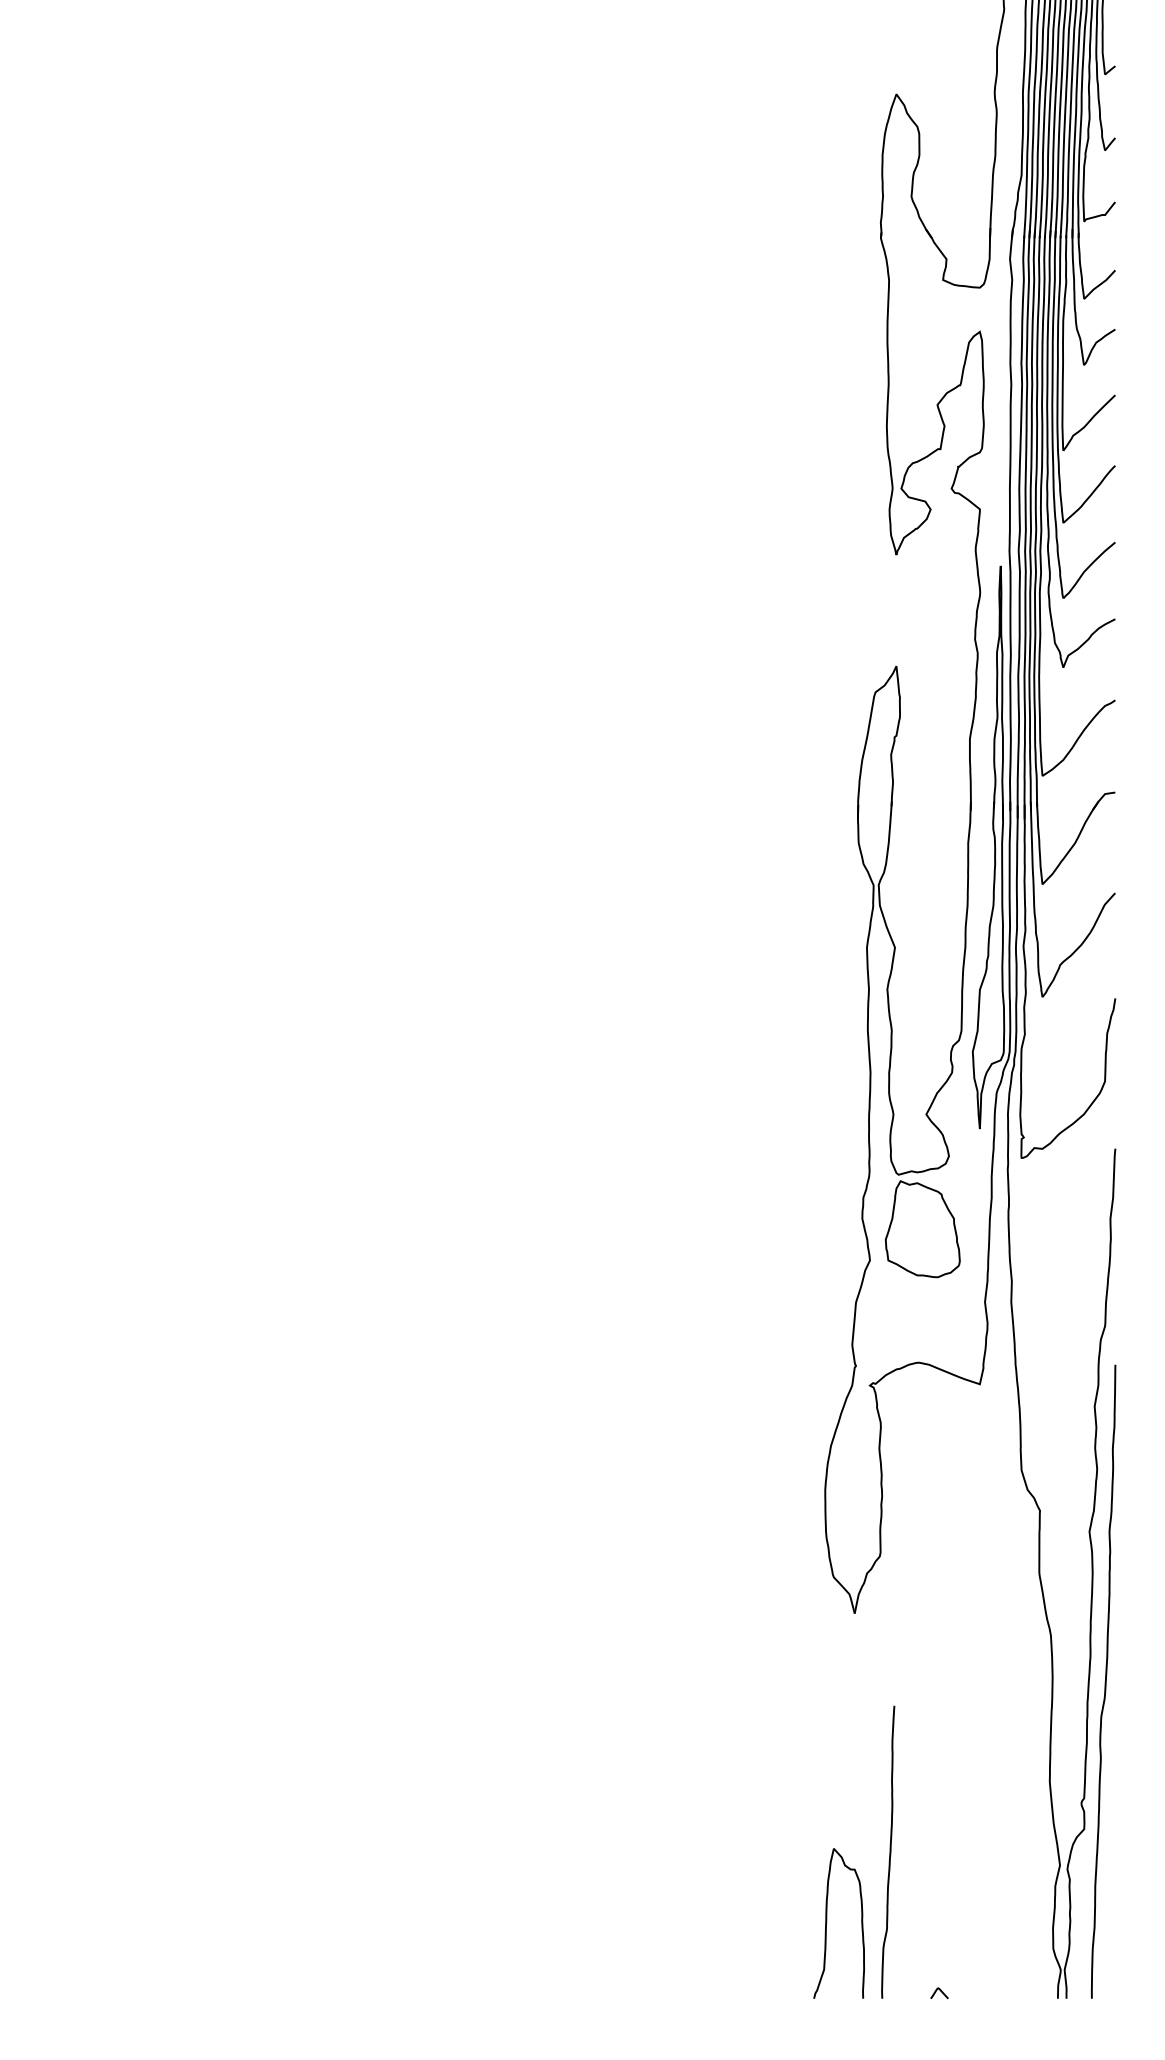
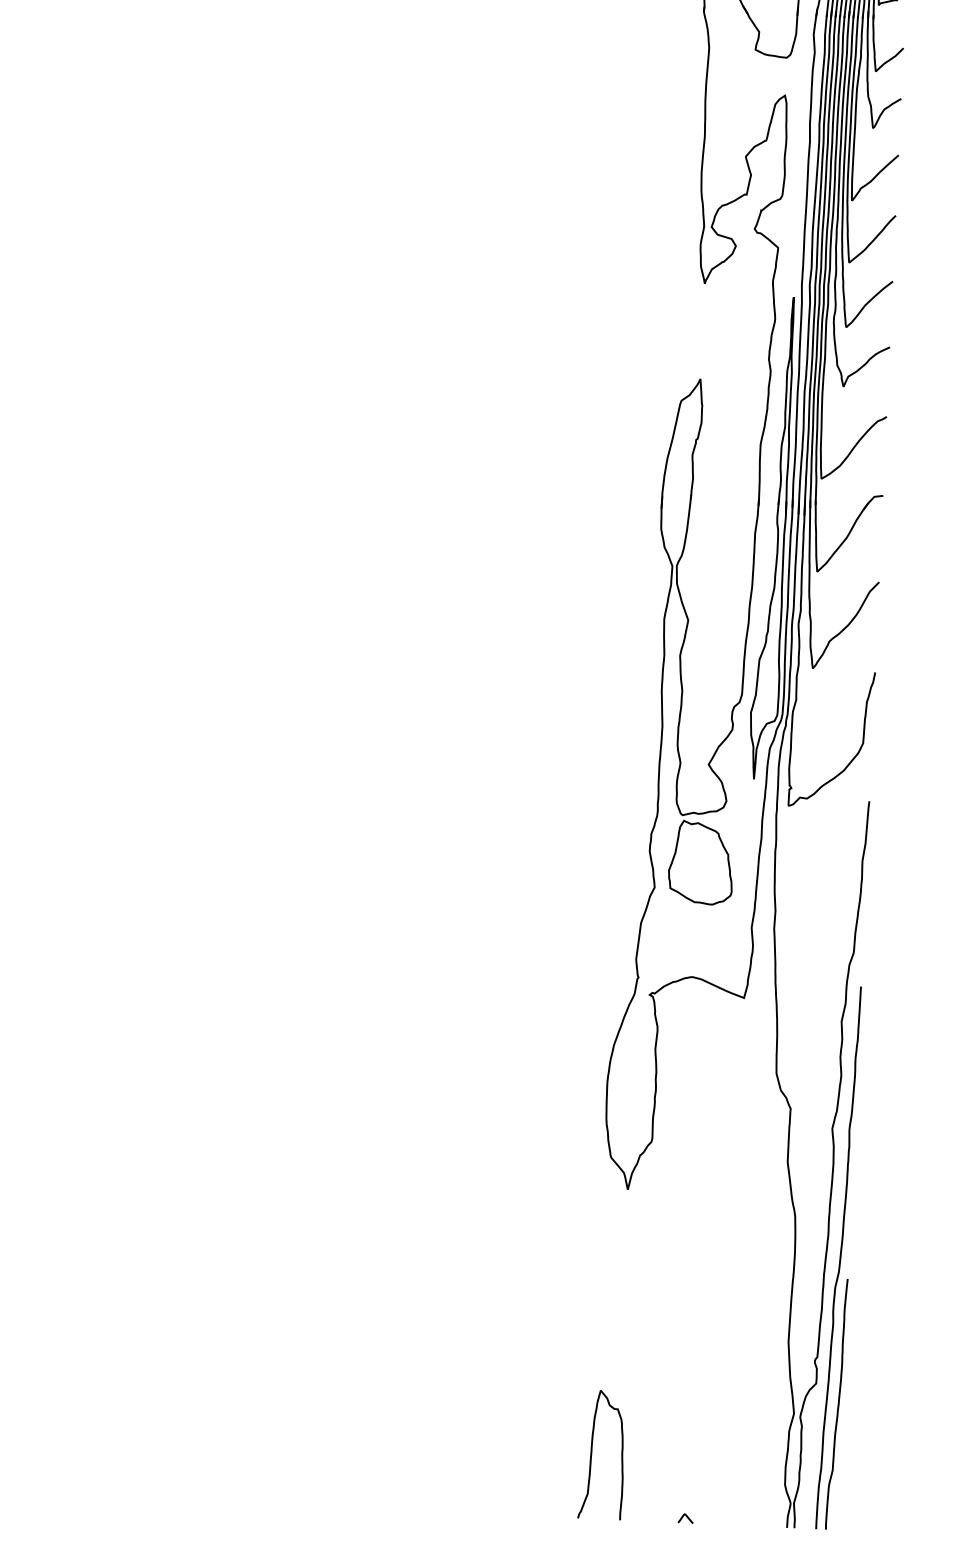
curve: (889, 1851) -> (837, 1403), moved

